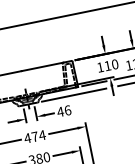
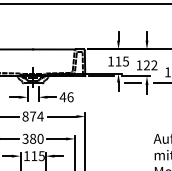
text: (114, 64) -> (125, 61), 110 -> 115
line: (73, 95) -> (79, 83), removed
text: (27, 138) -> (25, 116), 474 -> 874

